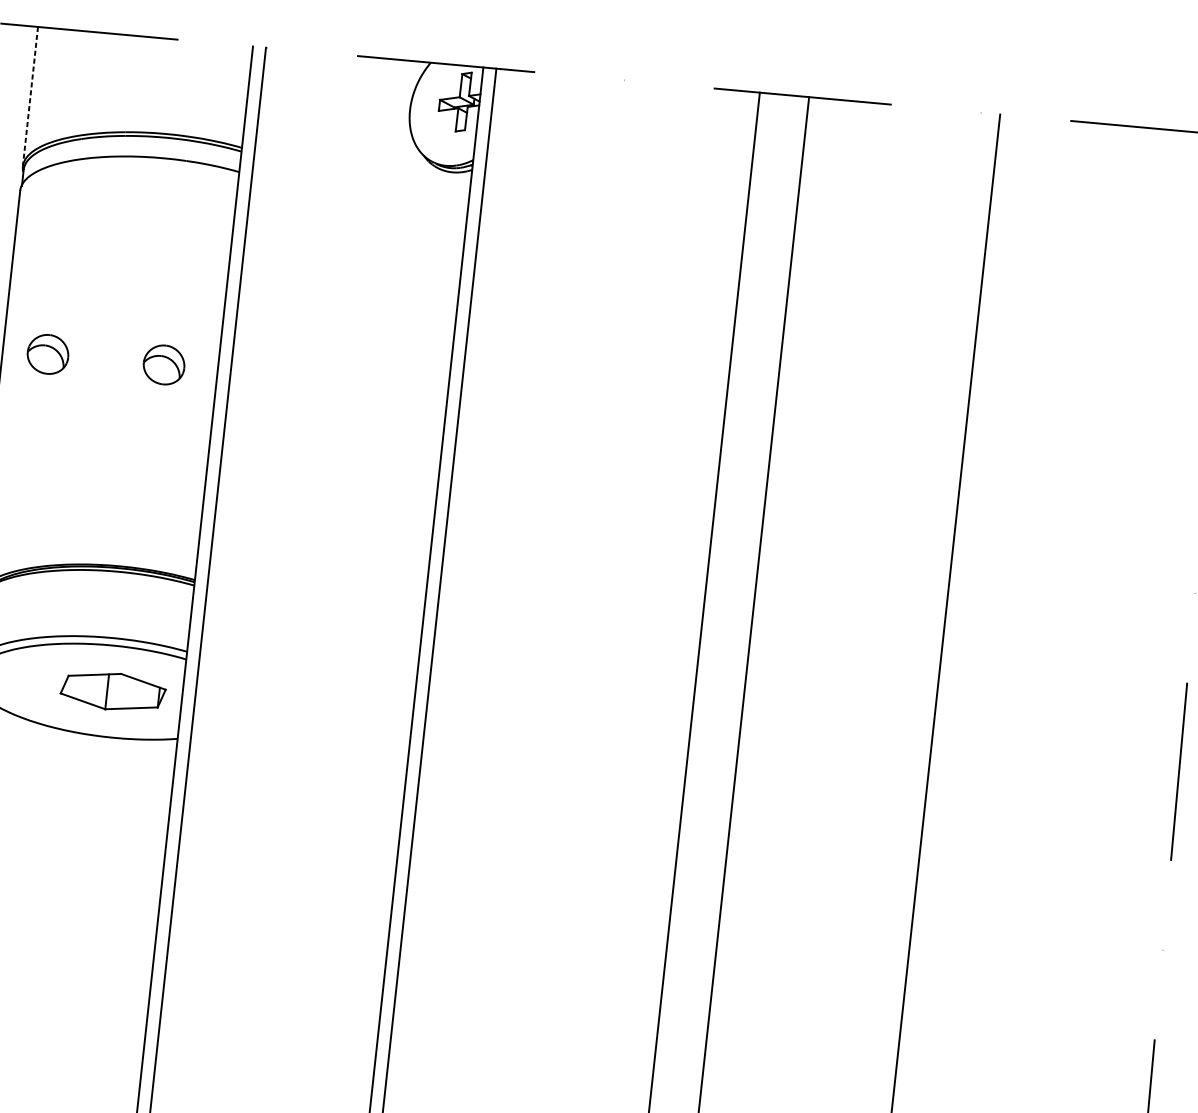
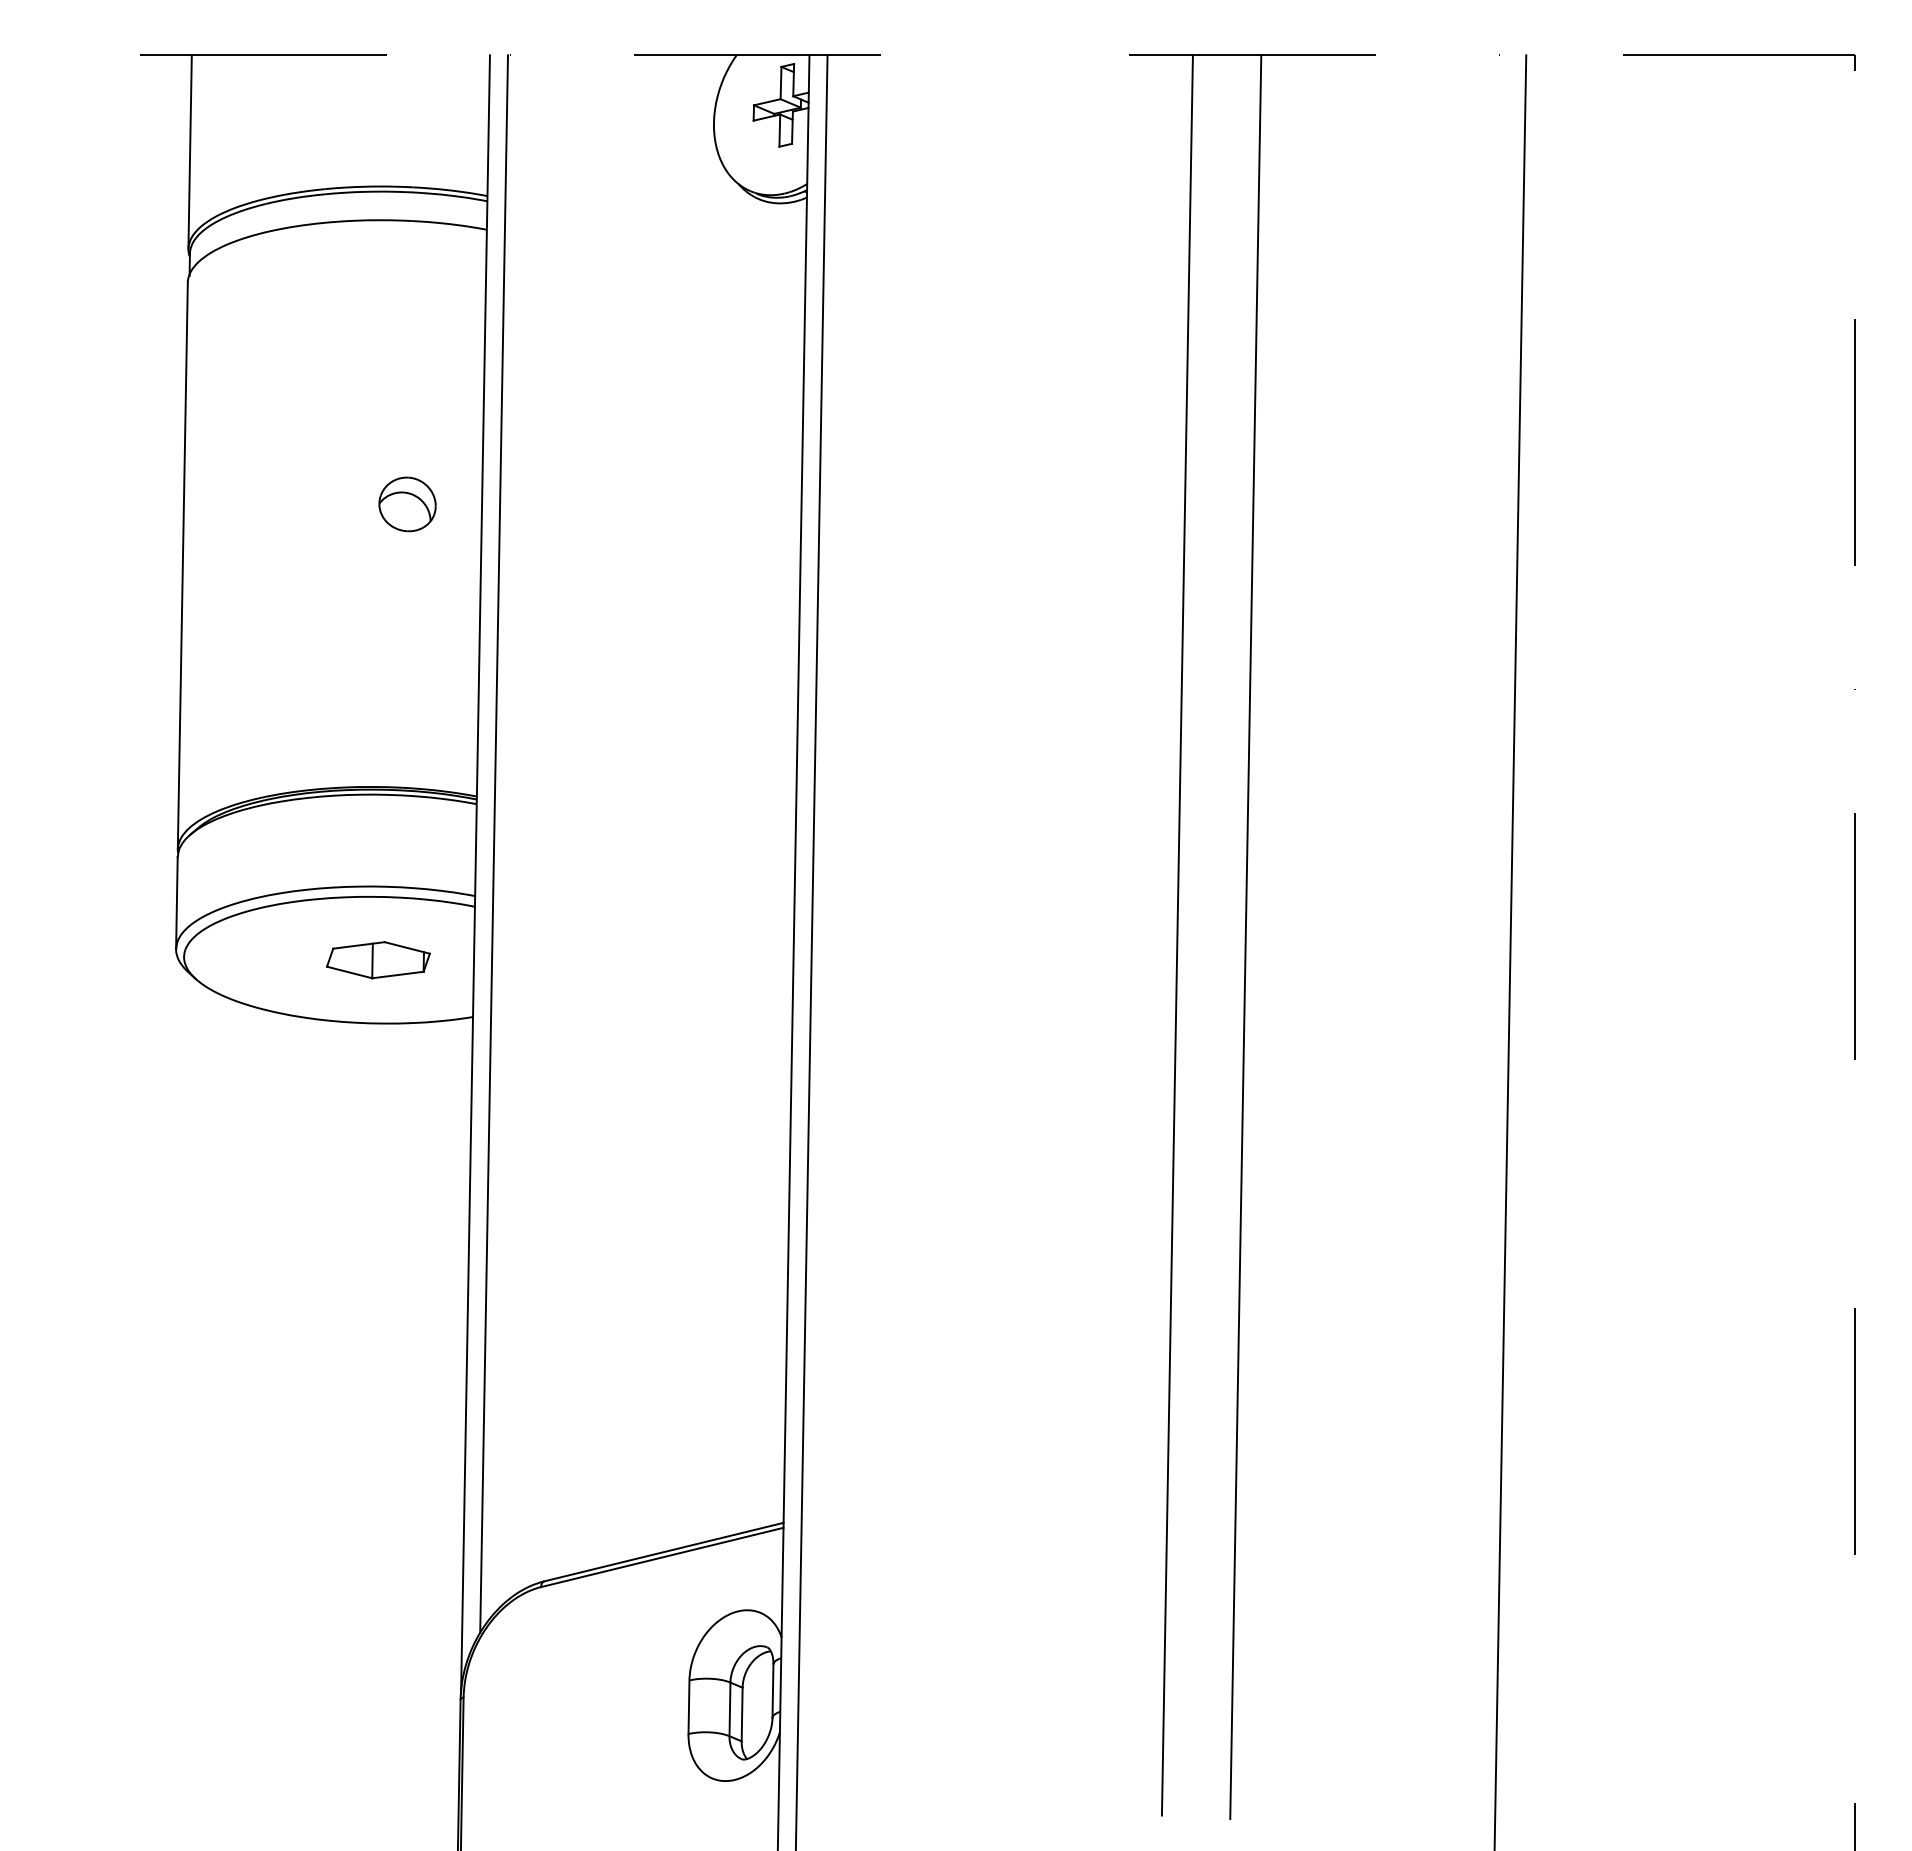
line: (30, 96) -> (190, 152), dashed -> solid
part: (47, 354) -> (246, 504), removed
part: (113, 691) -> (378, 960), size x0.71

